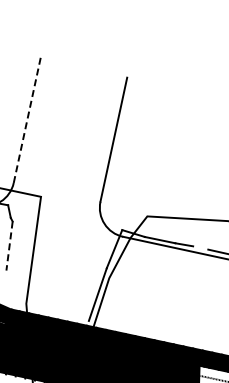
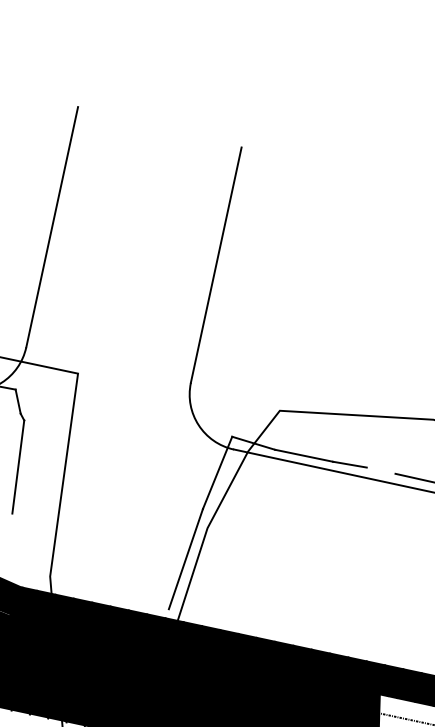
line: (27, 119) -> (52, 226), dashed -> solid
line: (9, 246) -> (18, 467), dashed -> solid

